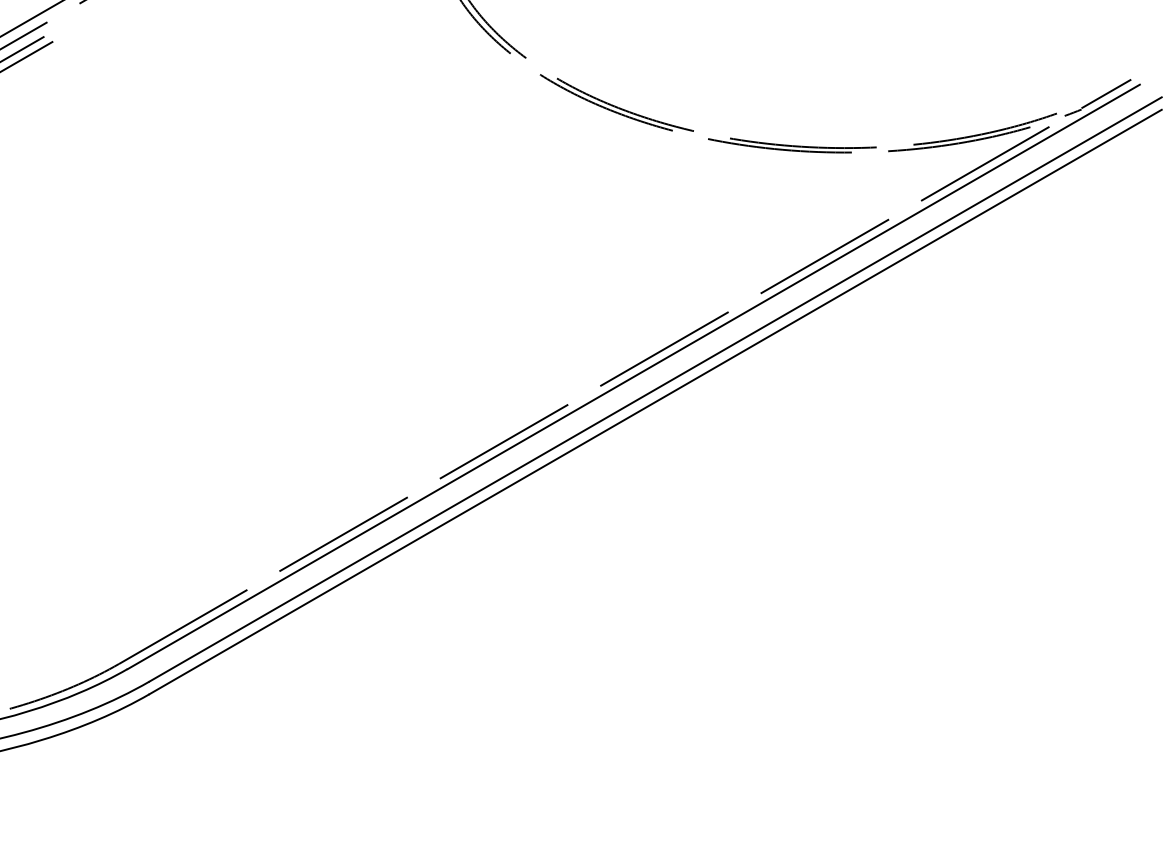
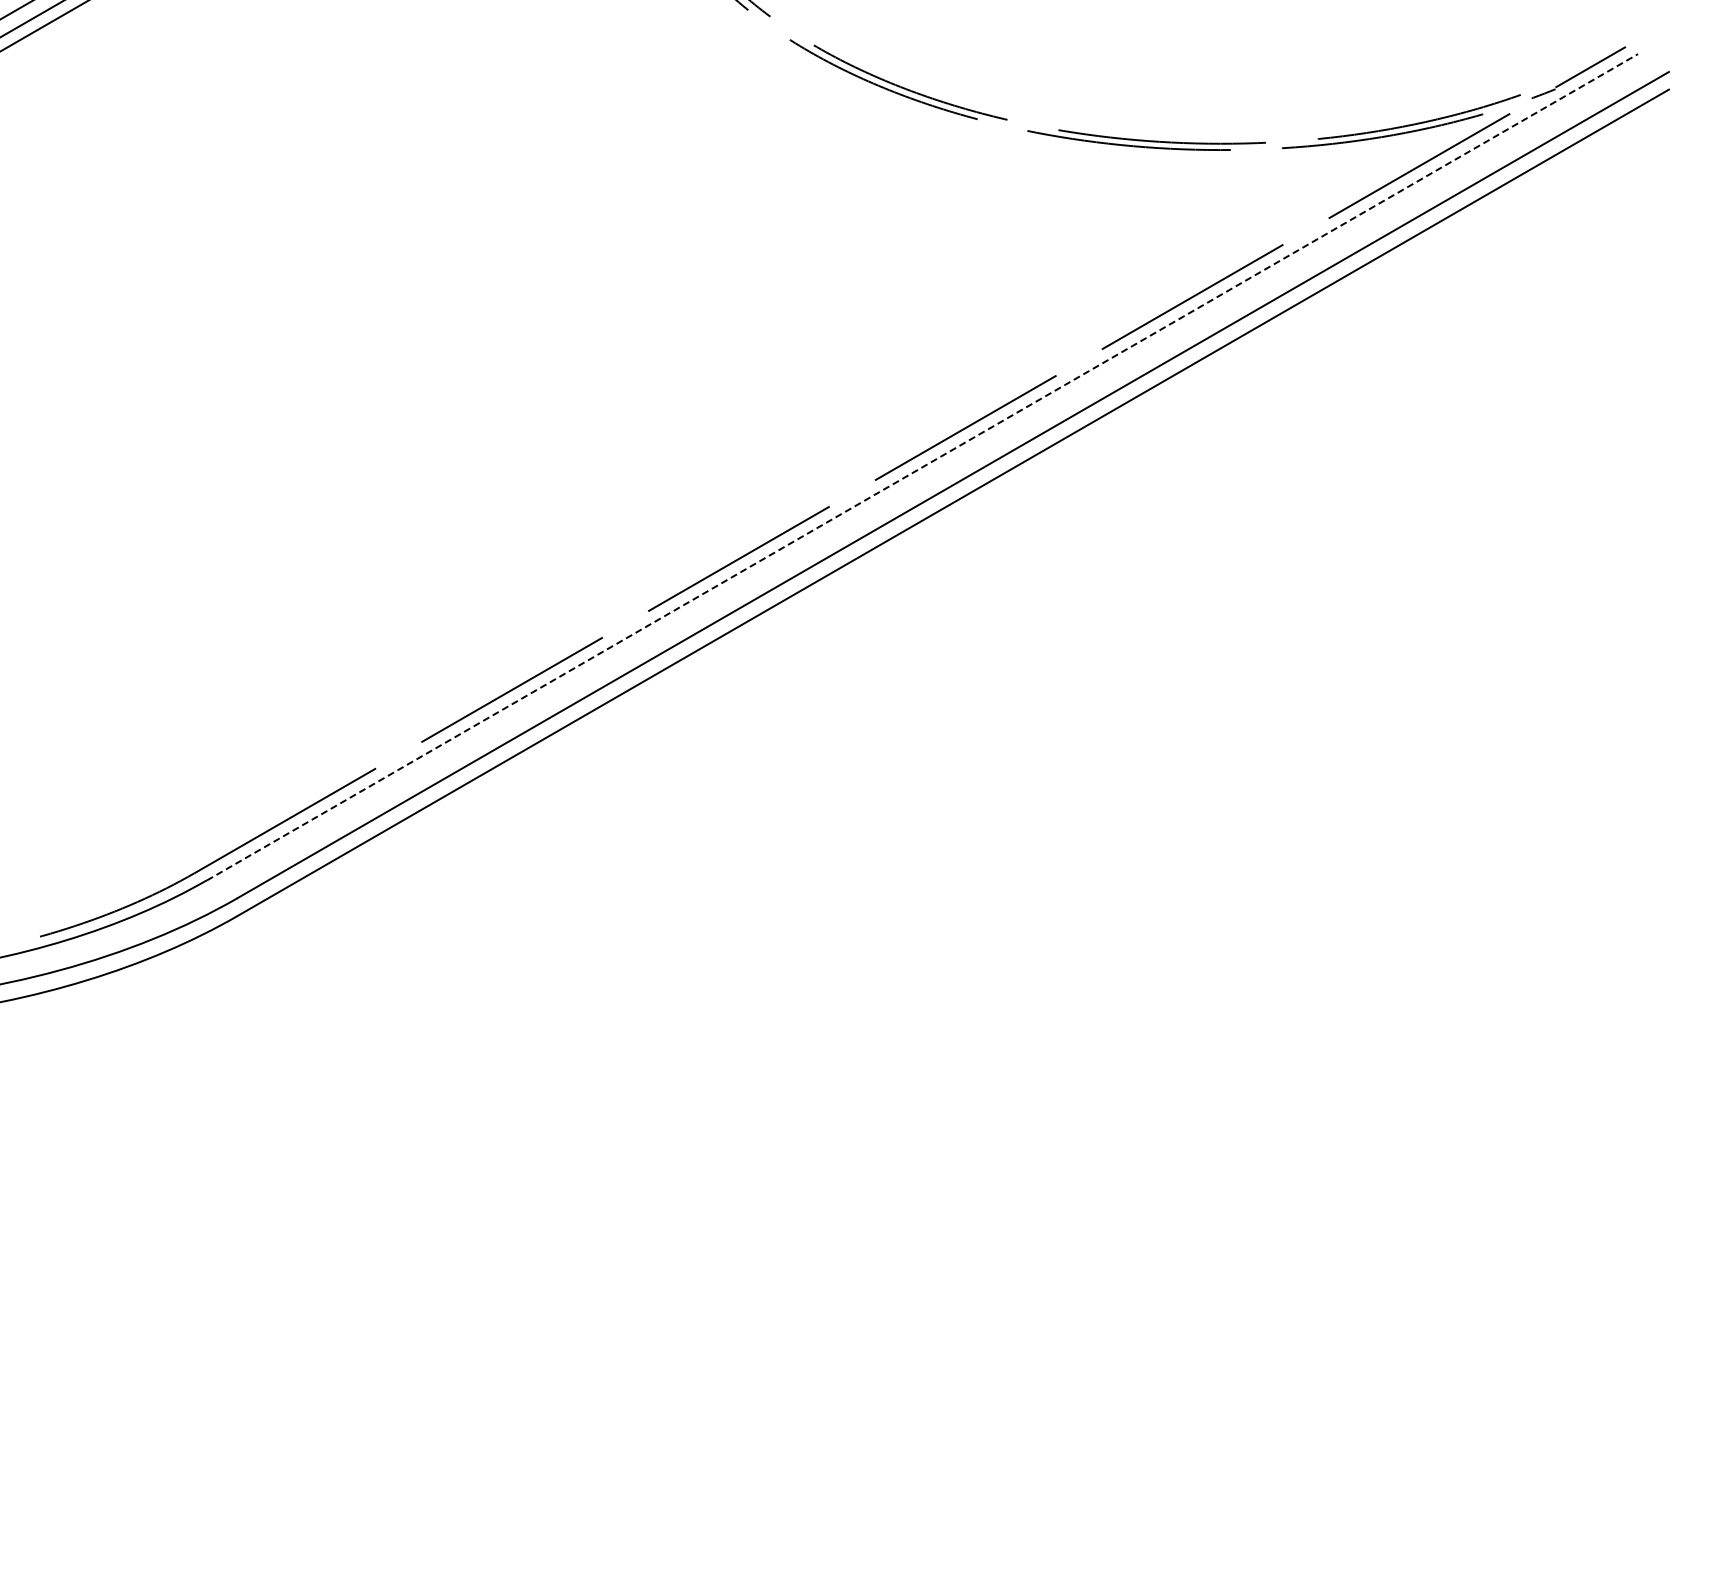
line: (633, 377) -> (922, 467), solid -> dashed

